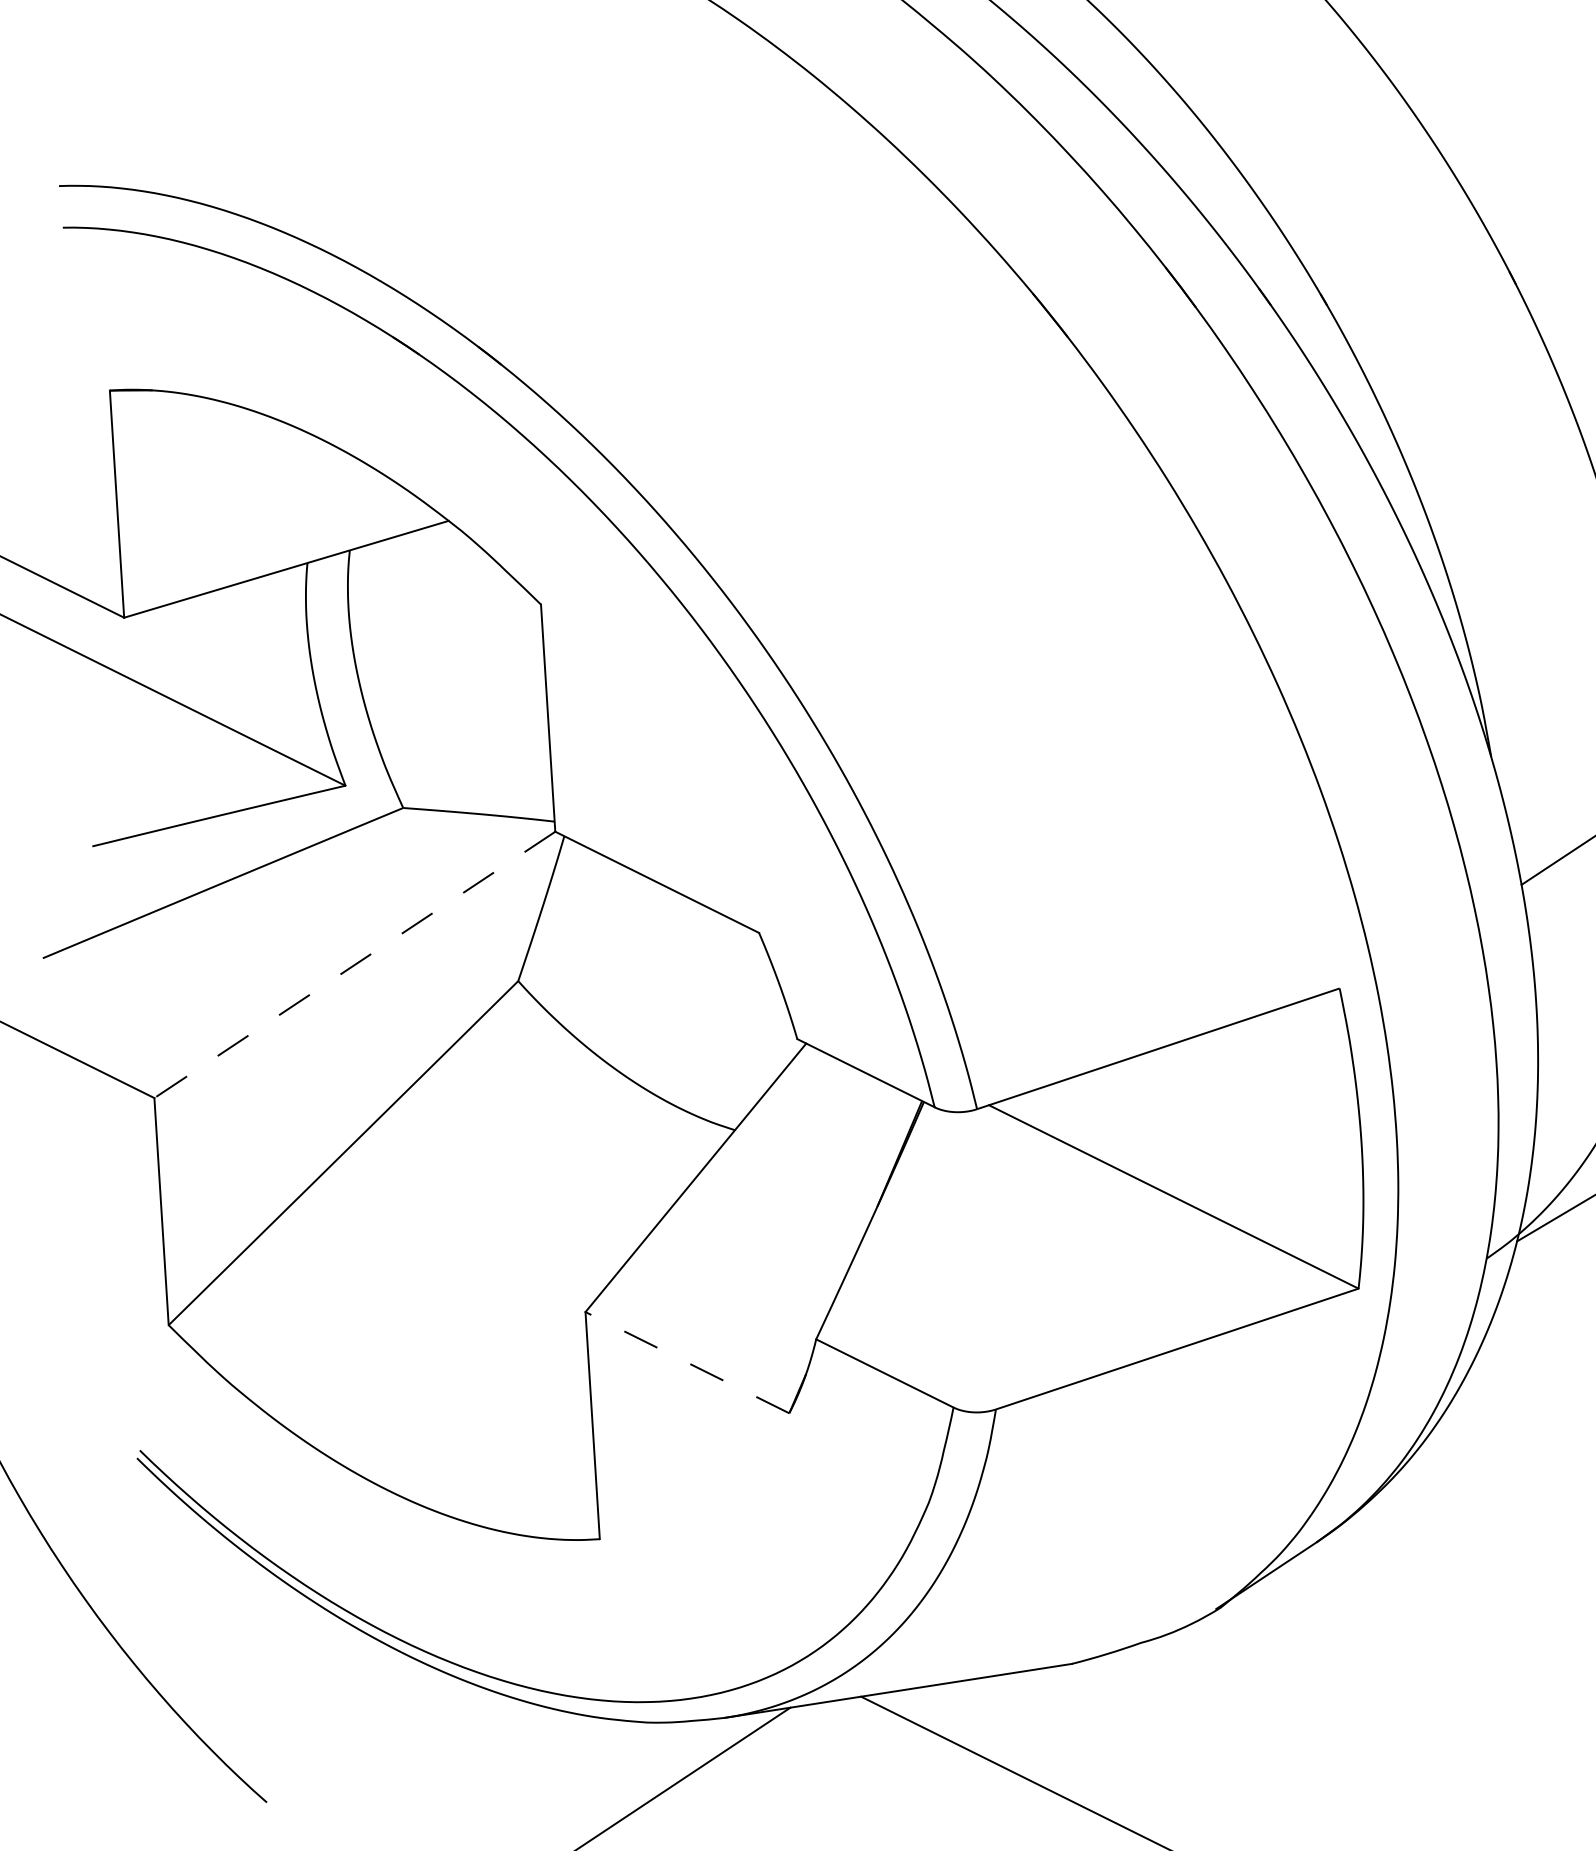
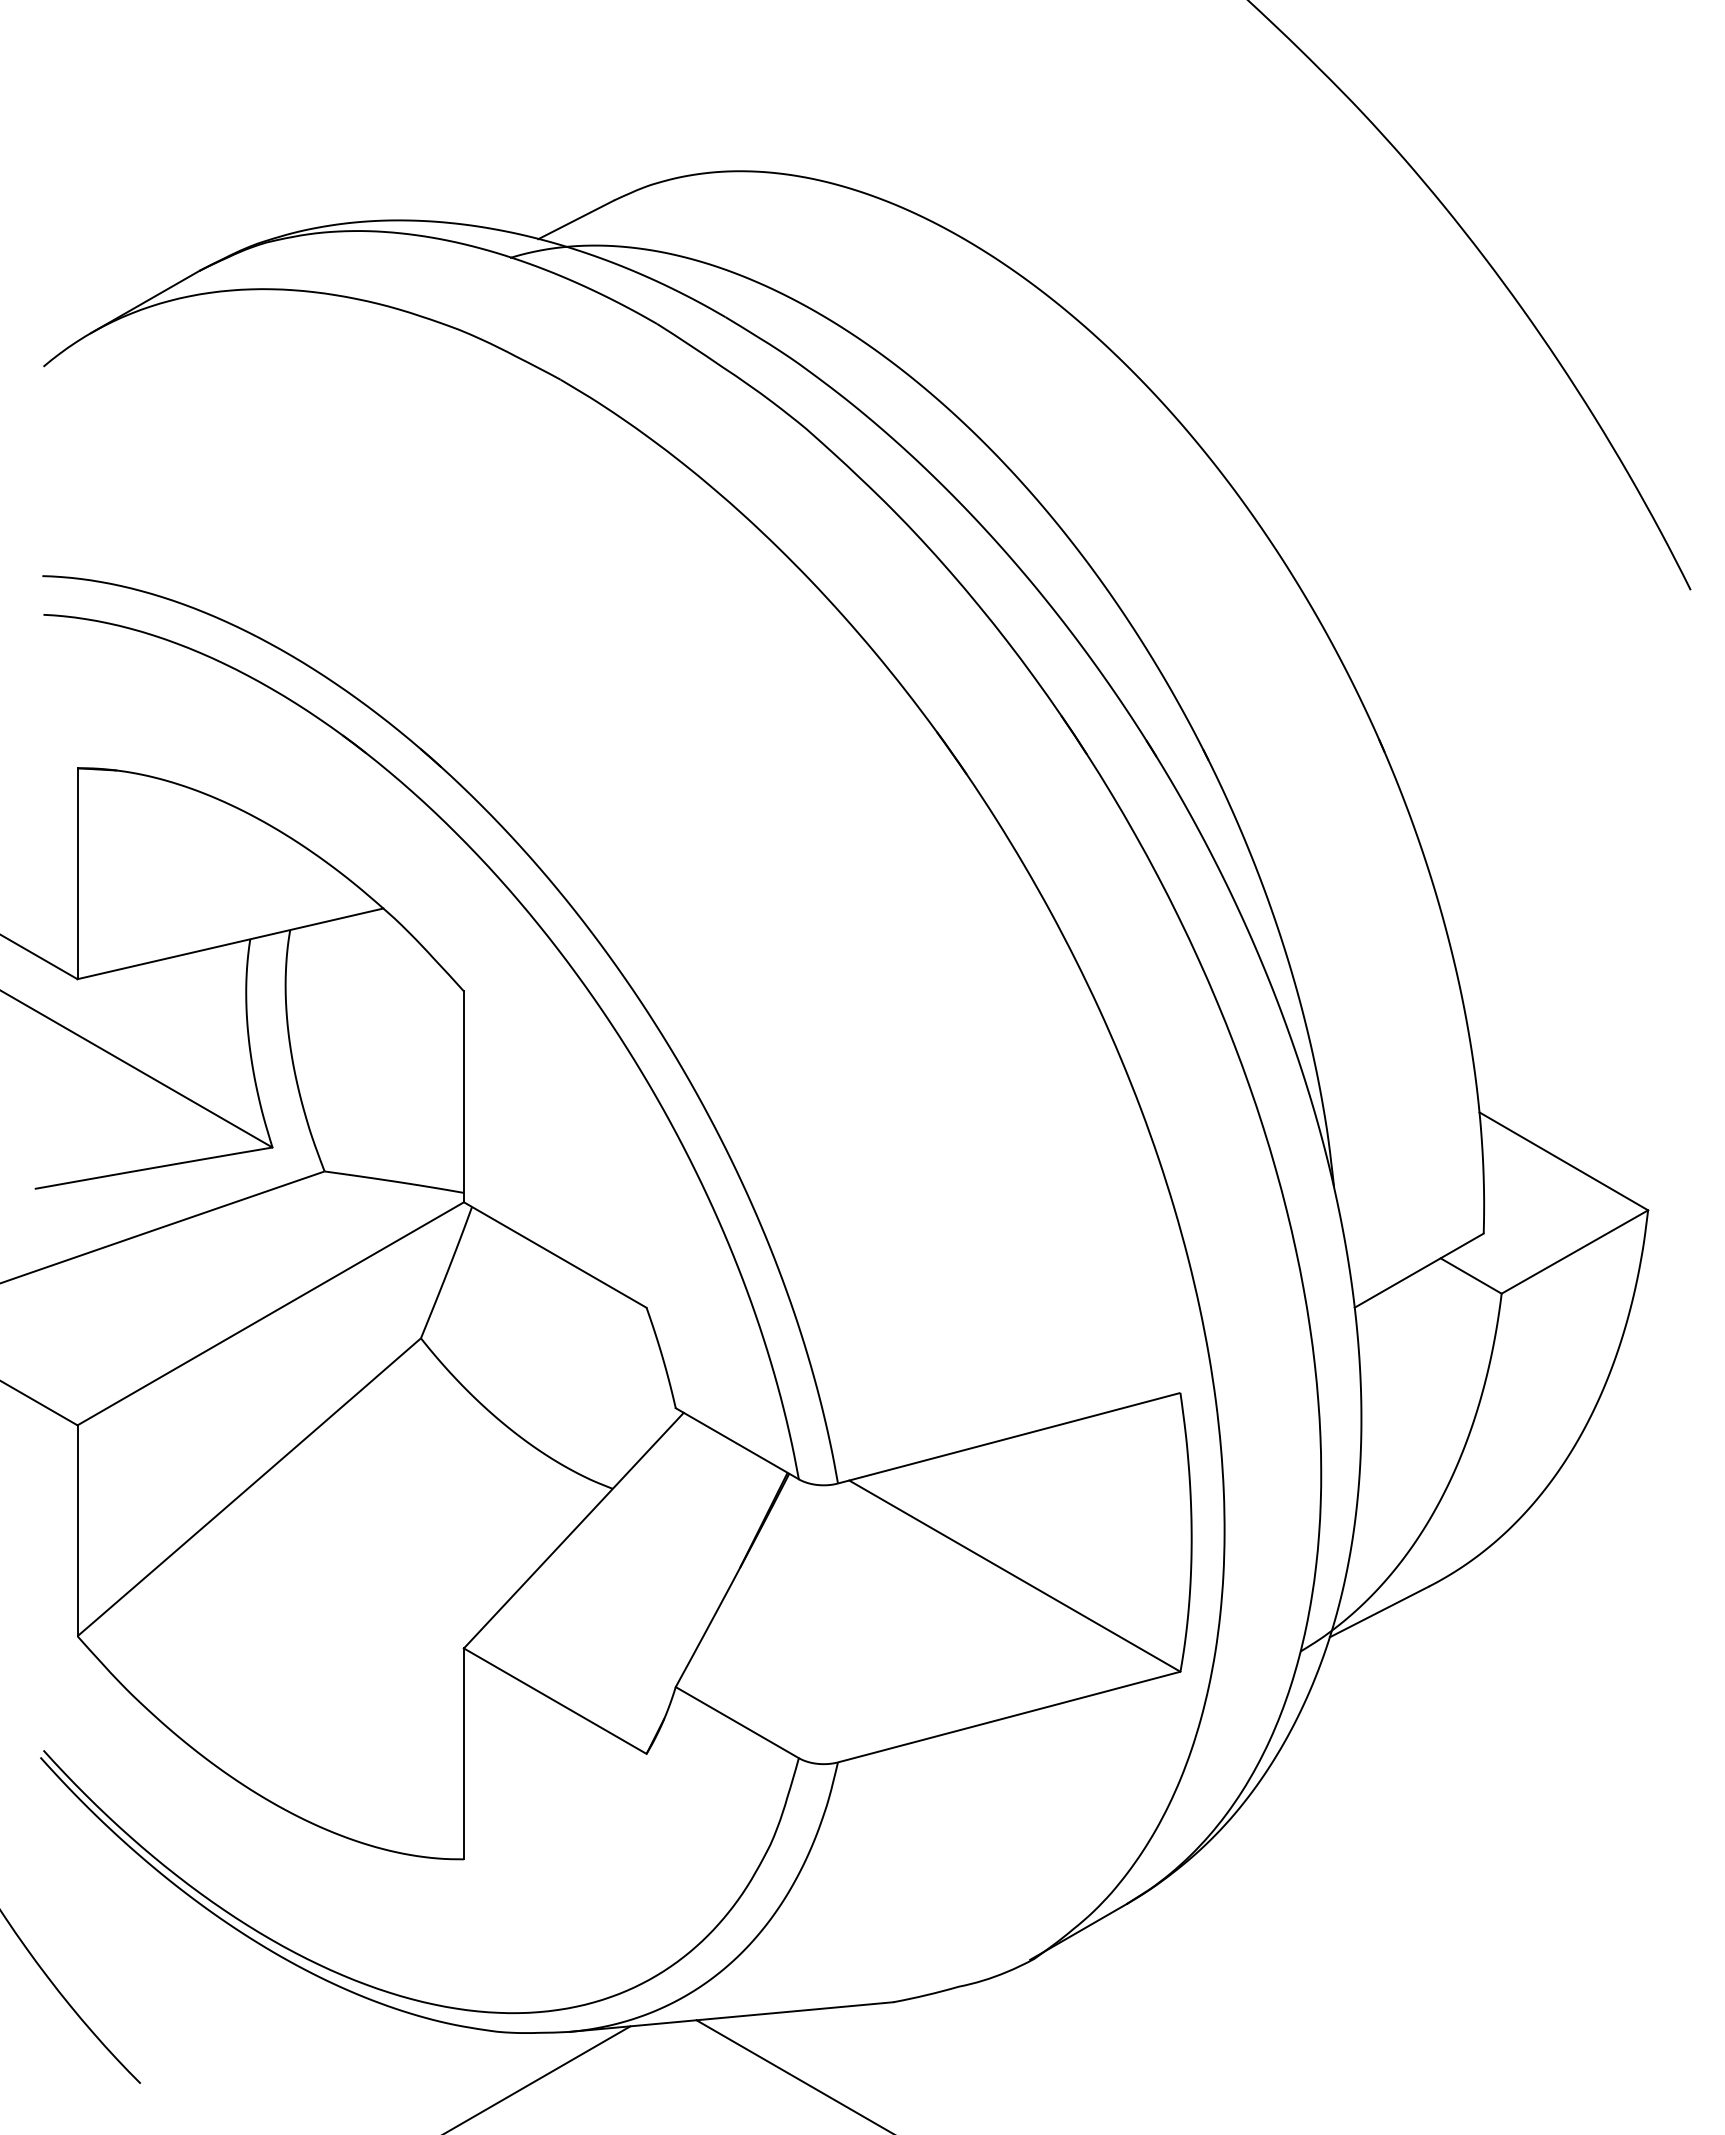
line: (354, 965) -> (270, 1314), dashed -> solid
line: (686, 1362) -> (554, 1700), dashed -> solid

